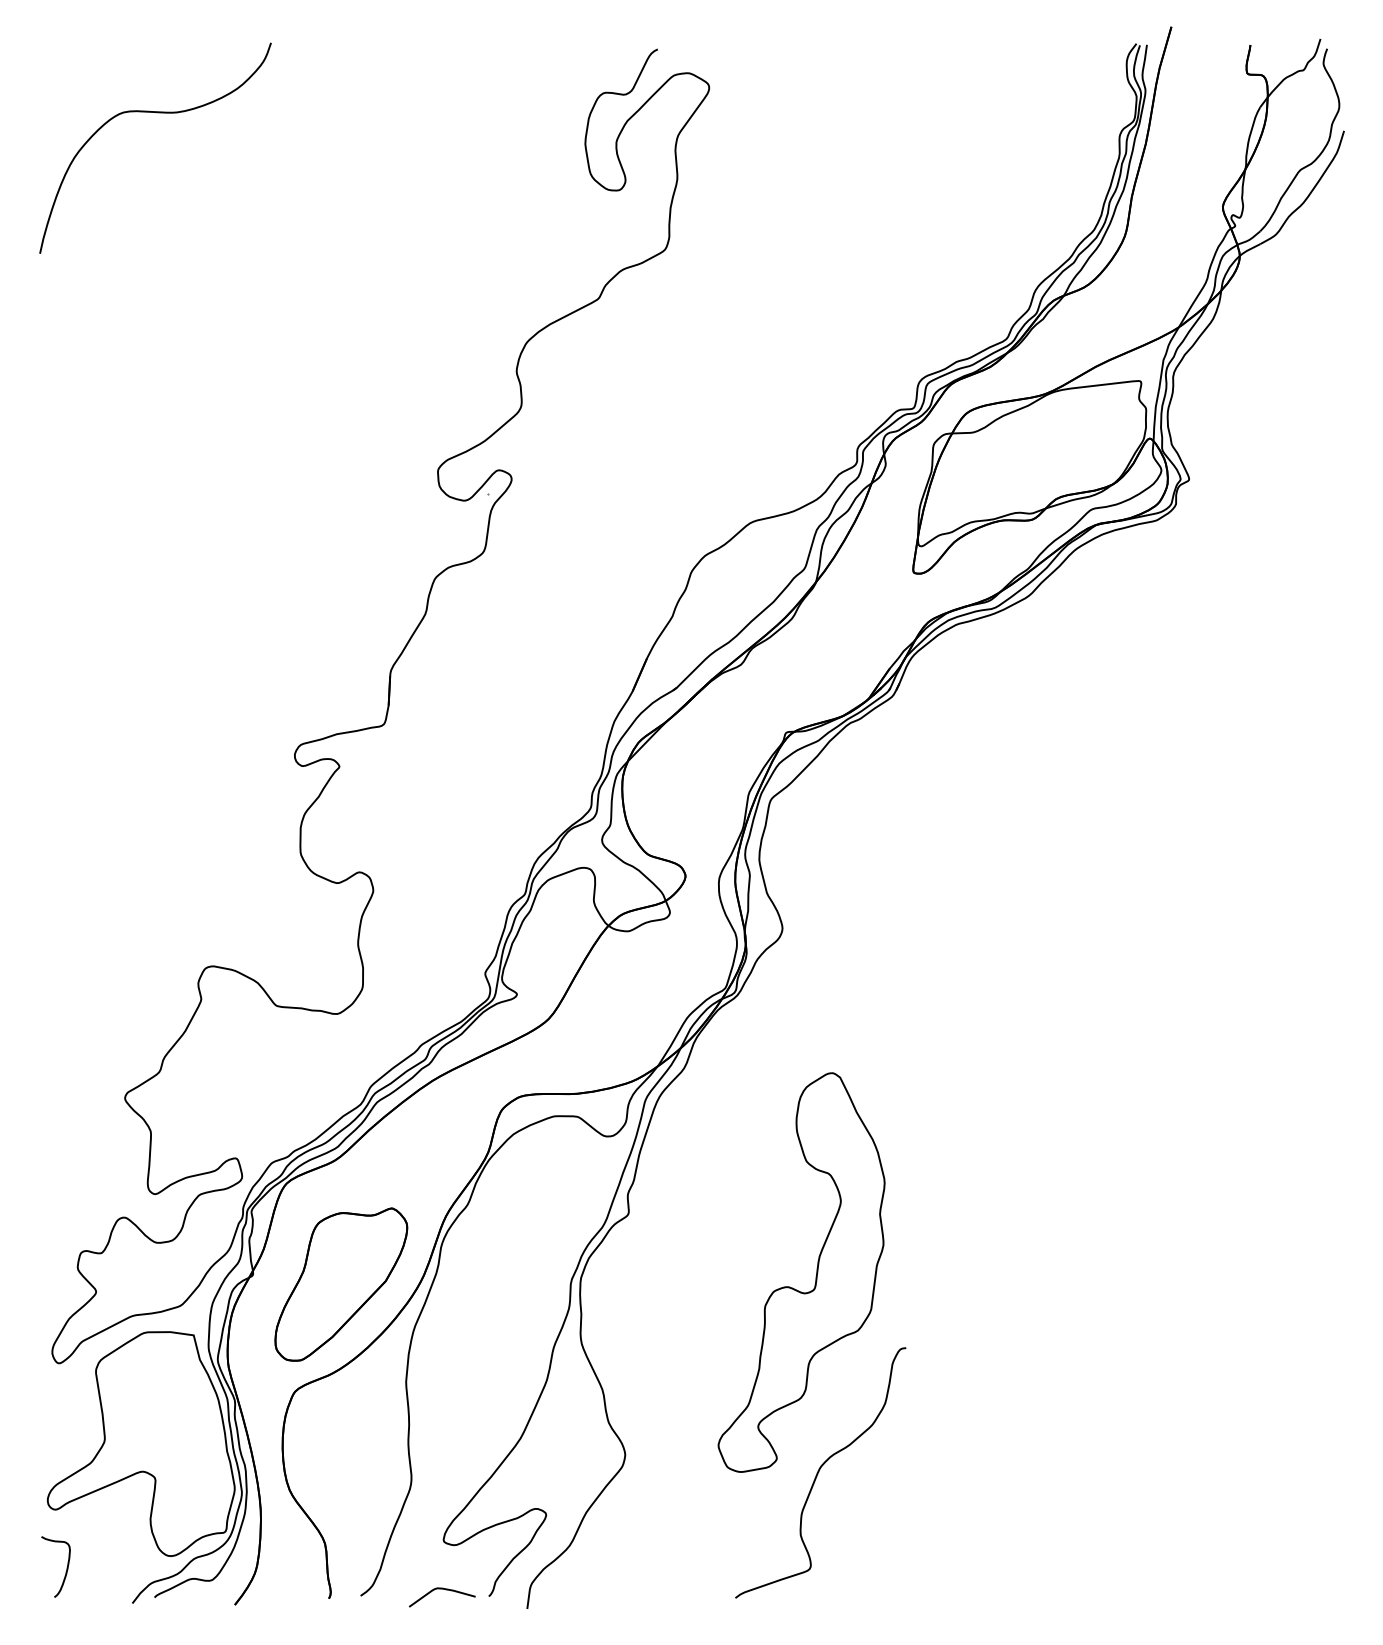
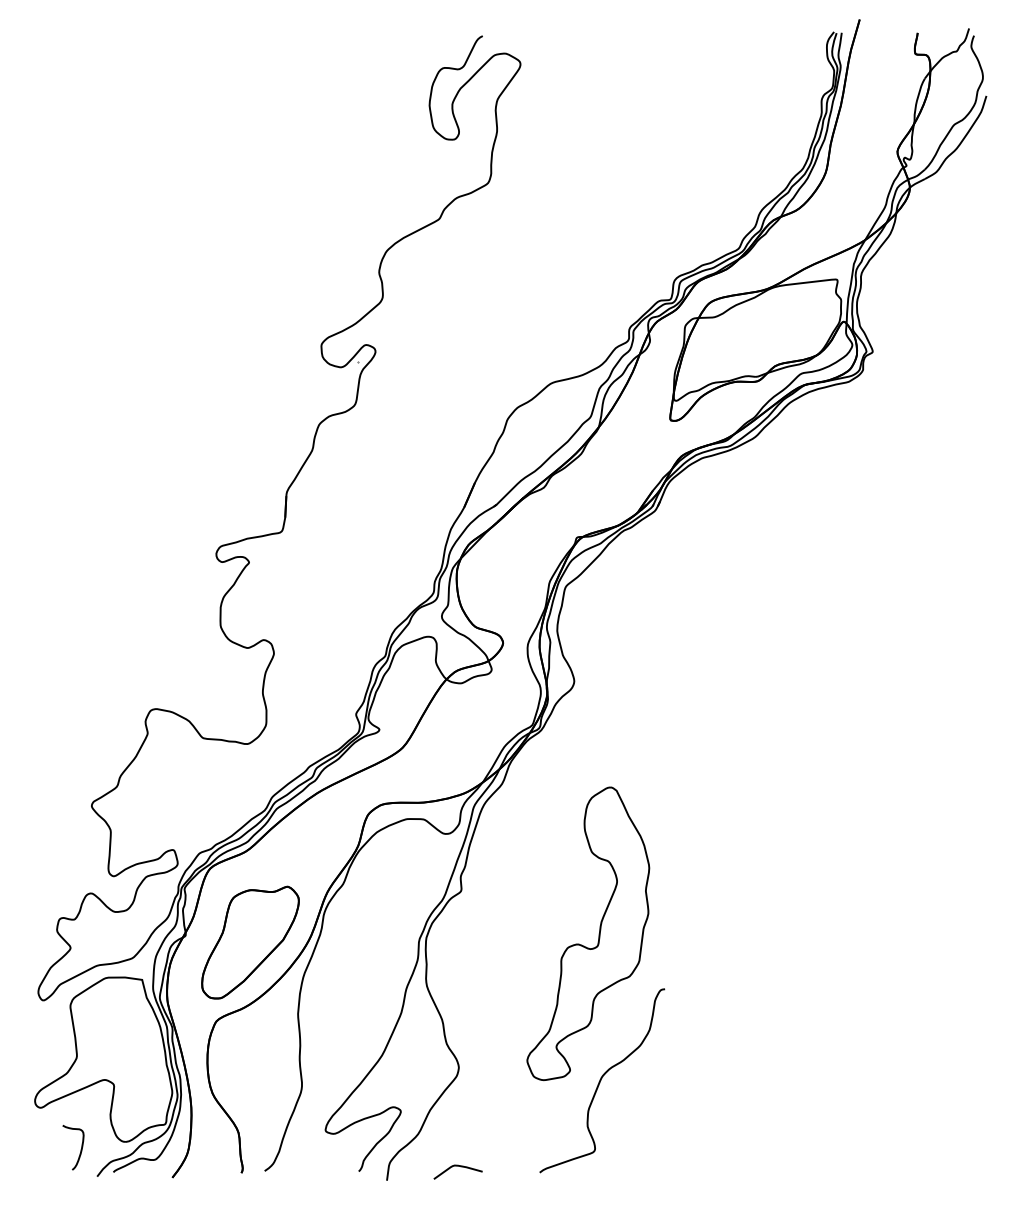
curve: (156, 113) -> (114, 83), removed
curve: (66, 1567) -> (81, 1148), moved
curve: (445, 1590) -> (460, 1167), moved

